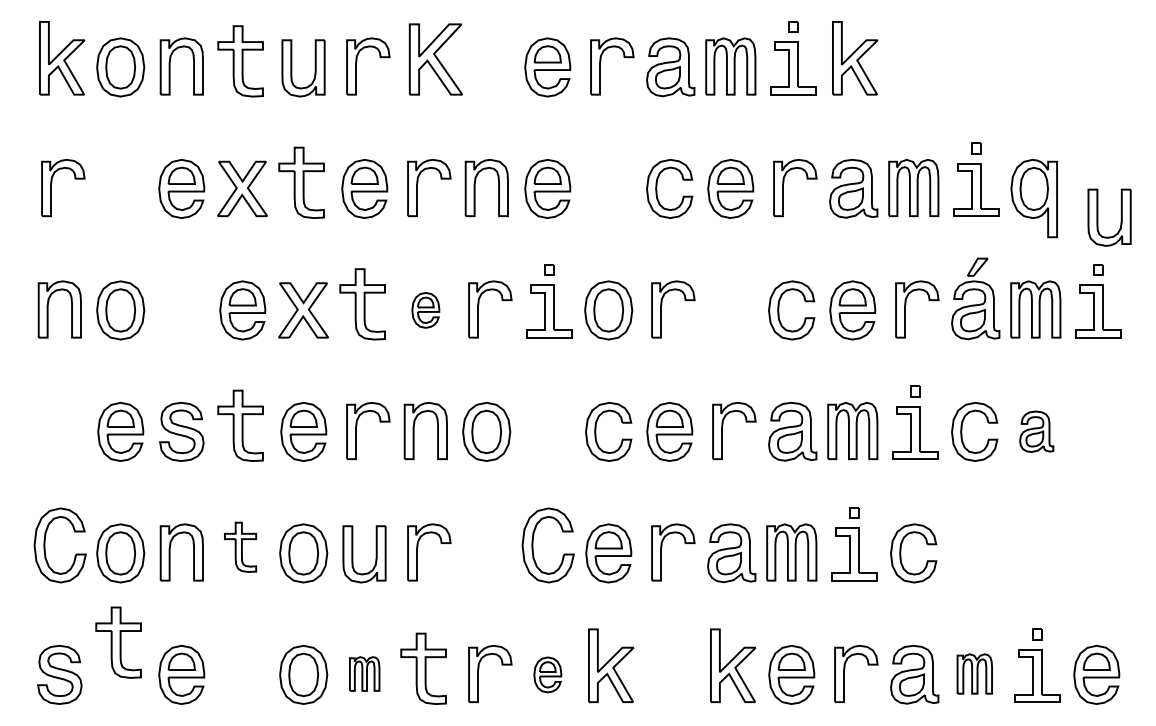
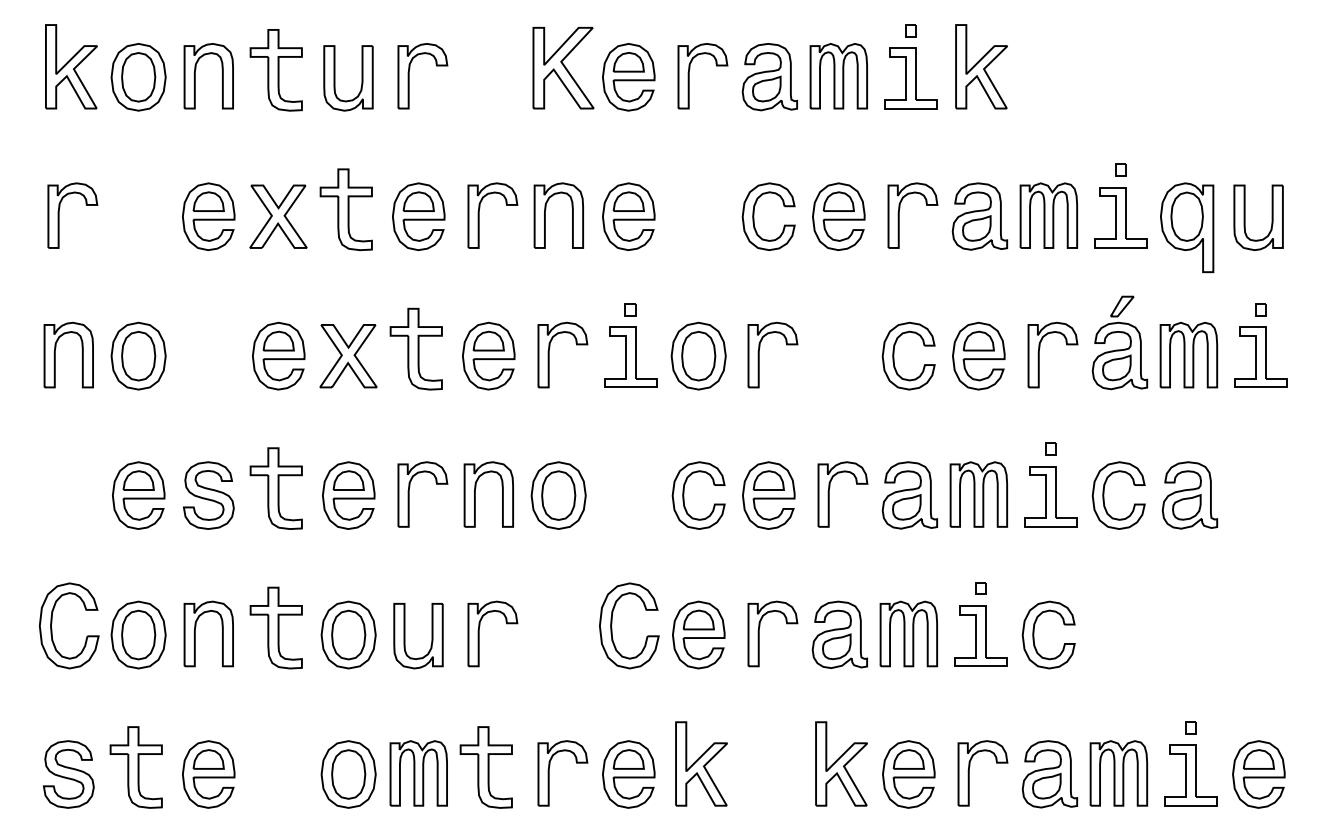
part: (435, 58) -> (563, 67), moved
part: (1098, 217) -> (1245, 217), moved
part: (425, 309) -> (488, 355), size x1.67
part: (1036, 431) -> (1189, 495), size x1.43
part: (239, 546) -> (275, 627), size x1.43
part: (117, 642) -> (135, 767), moved
part: (364, 674) -> (418, 773), size x1.67
part: (547, 674) -> (628, 774), size x1.67
part: (974, 674) -> (1118, 773), size x1.43

